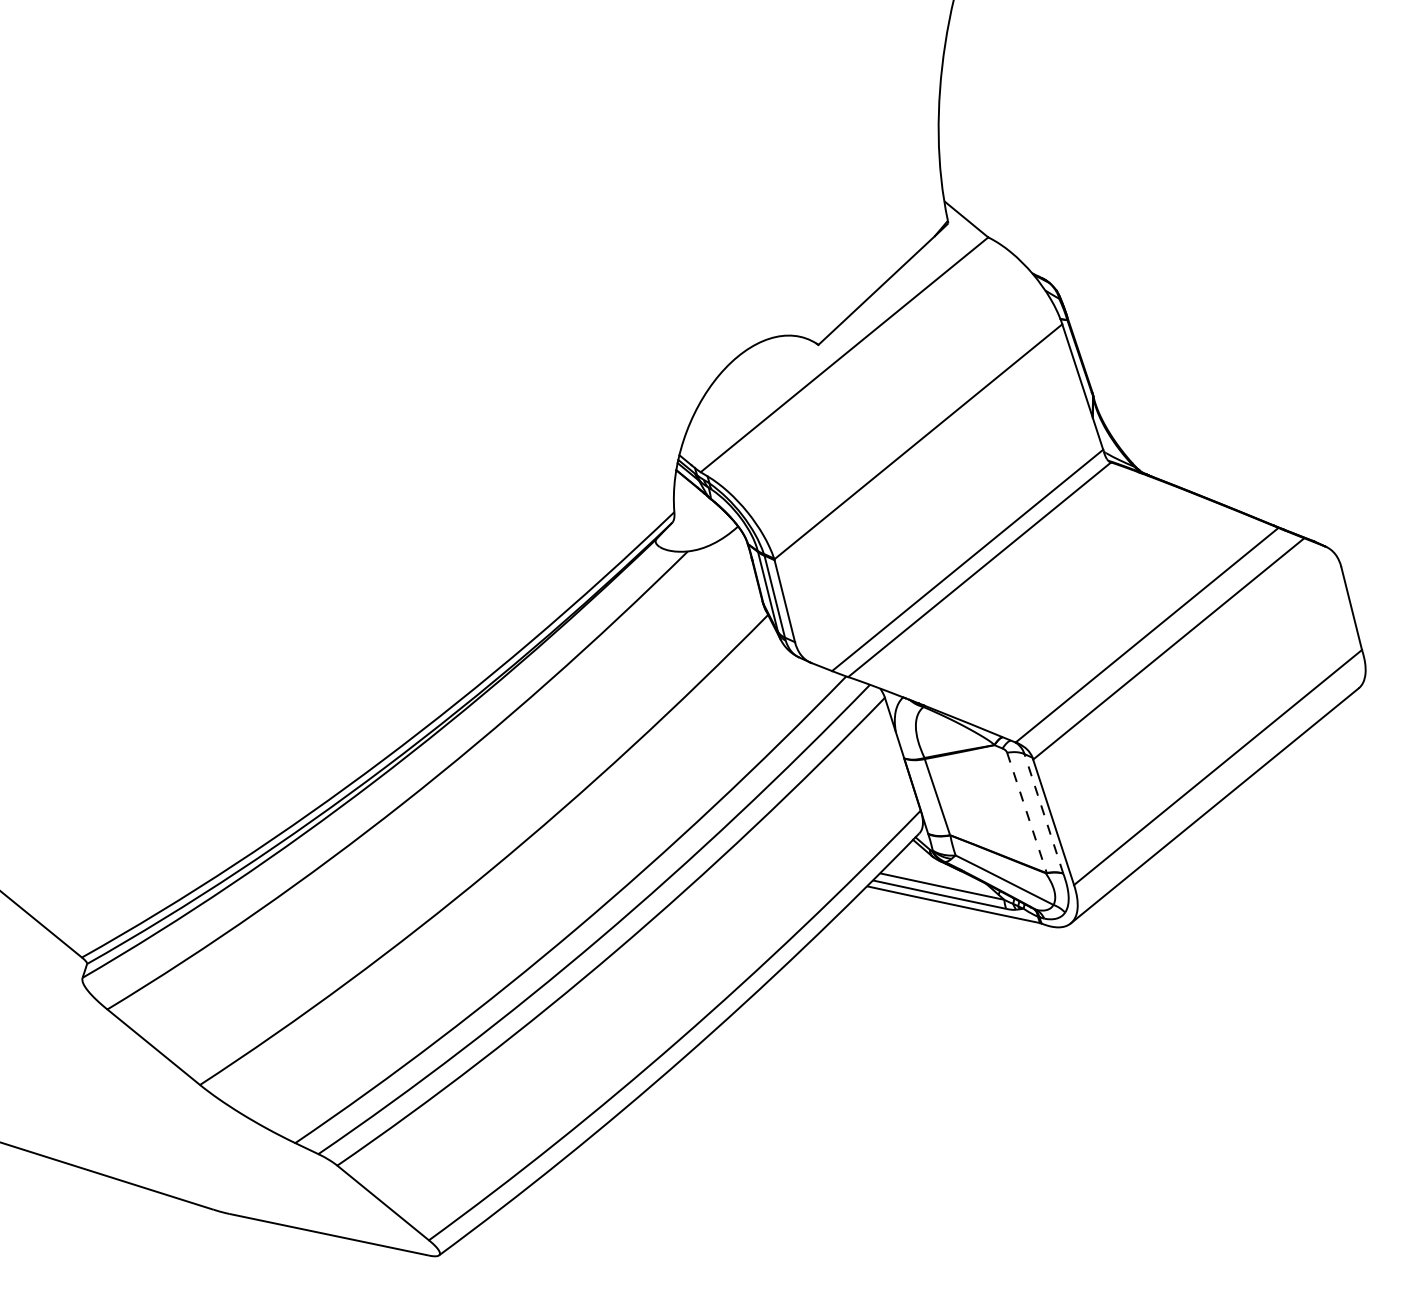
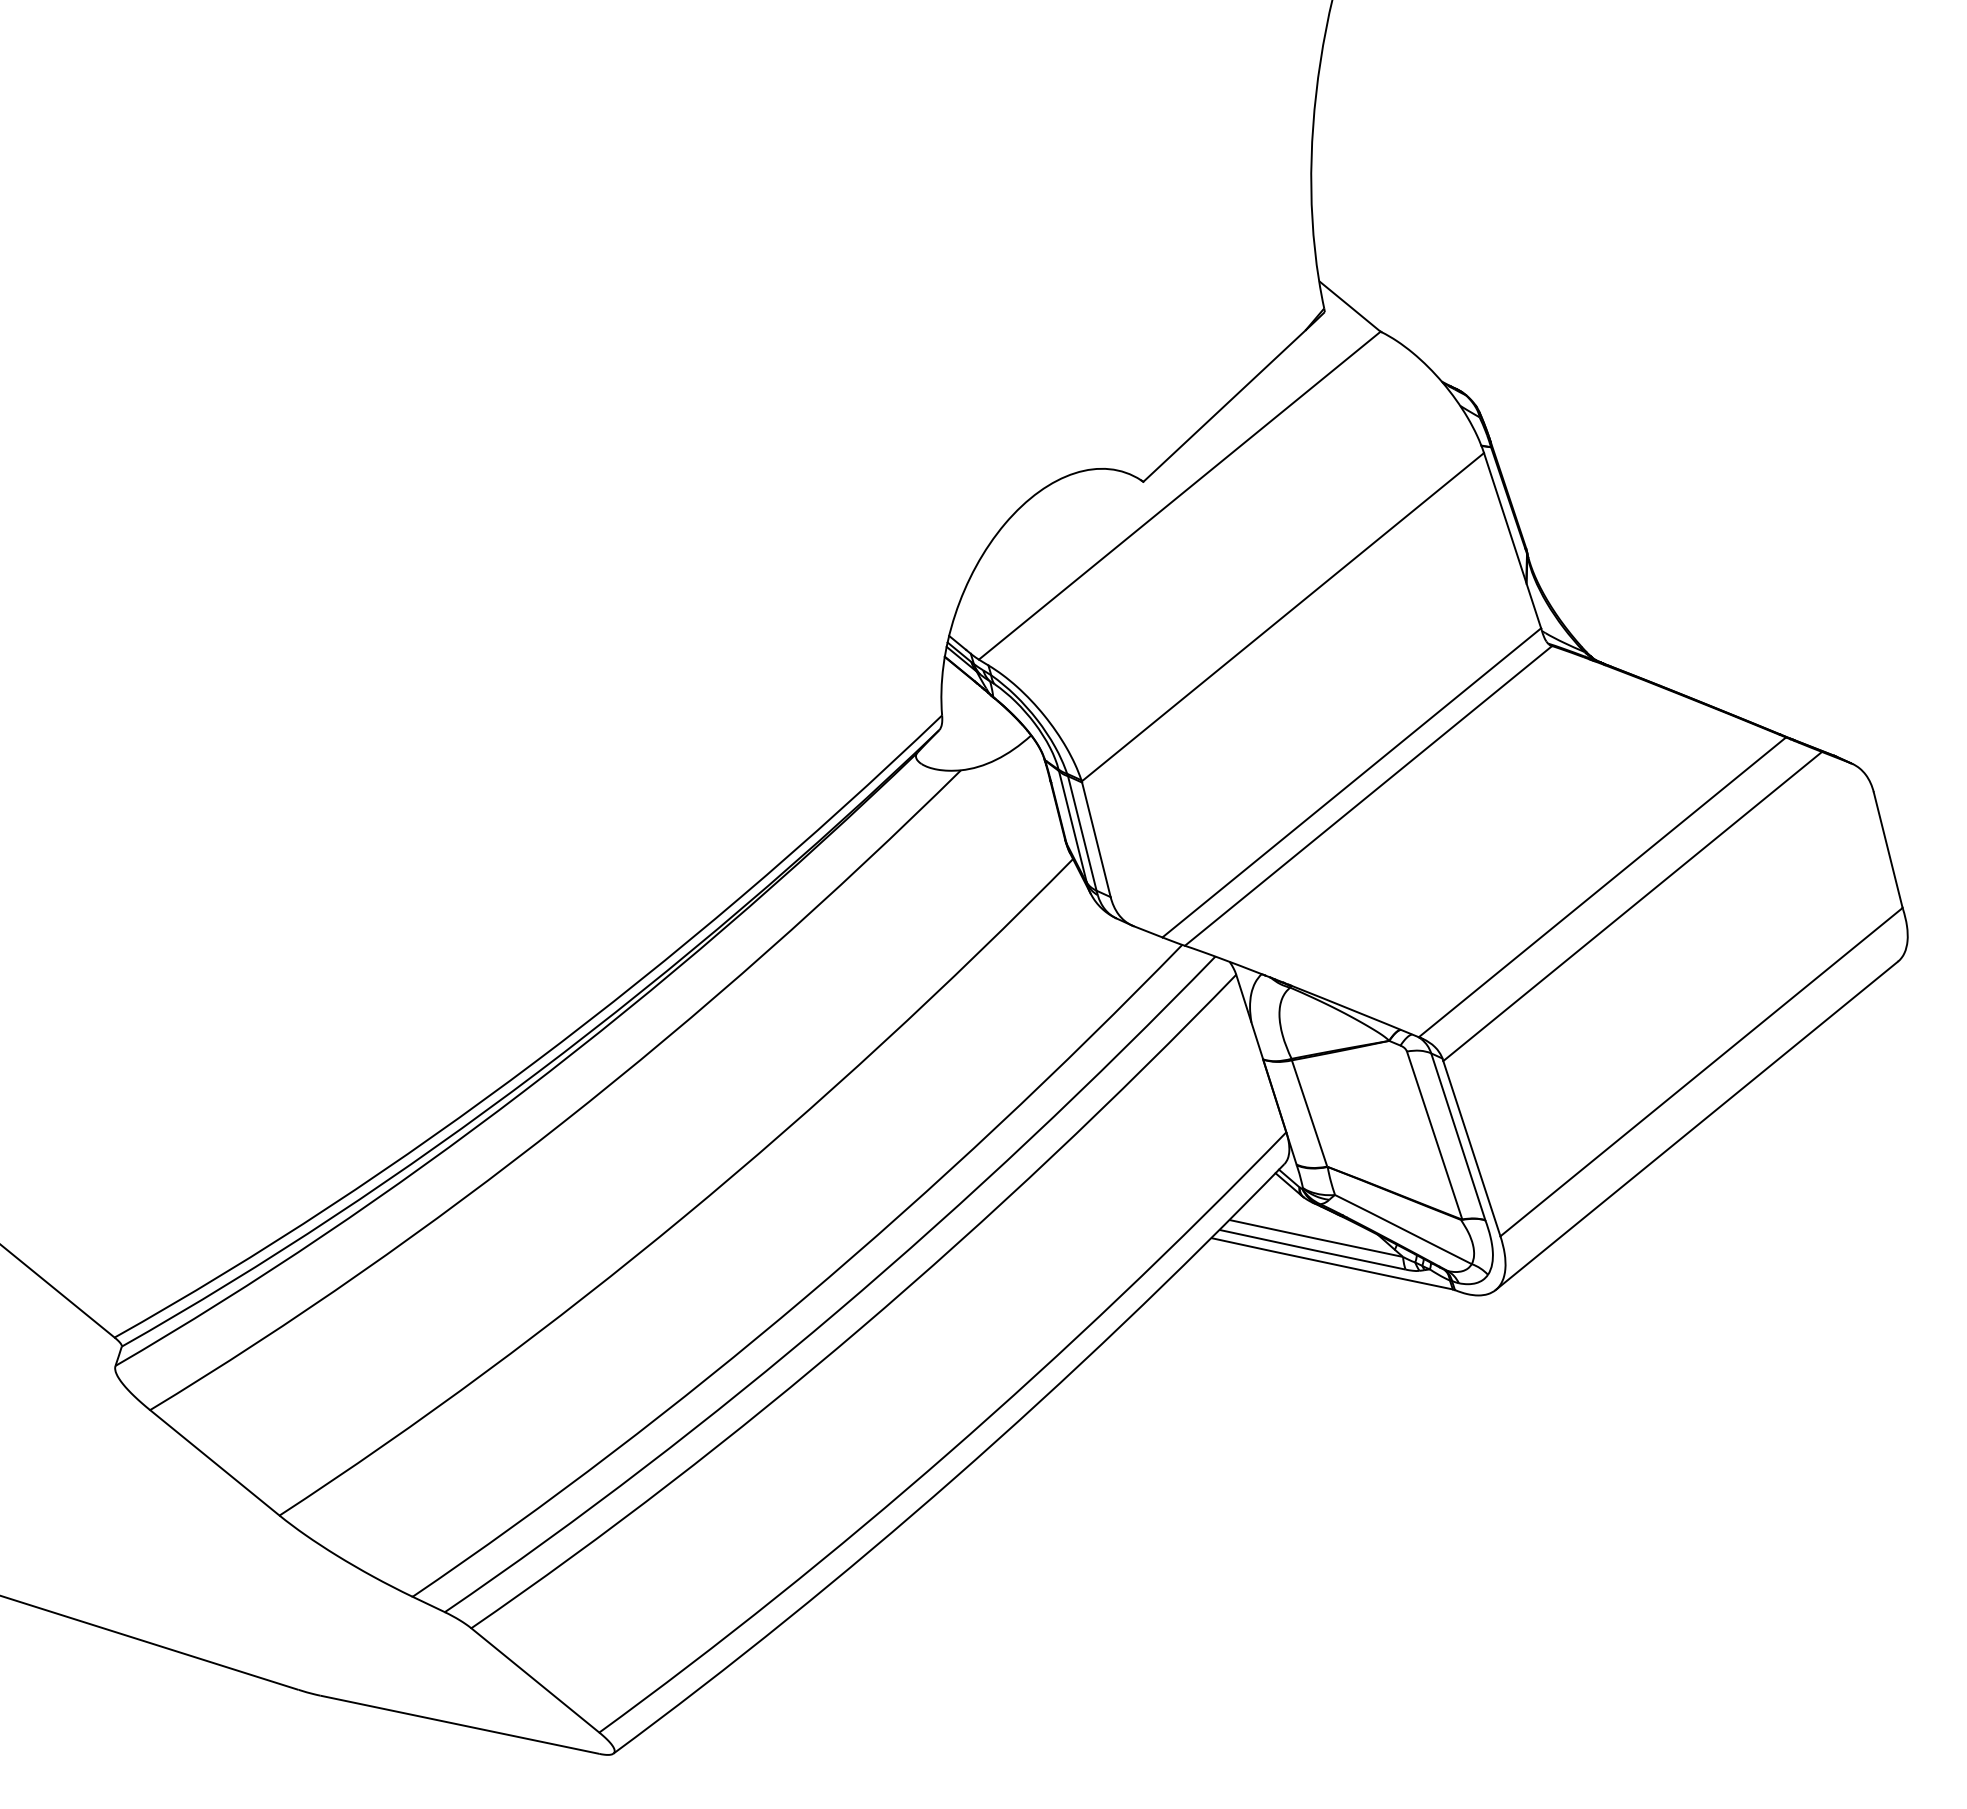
line: (1026, 812) -> (1434, 1135), dashed -> solid
line: (1044, 813) -> (1458, 1136), dashed -> solid

